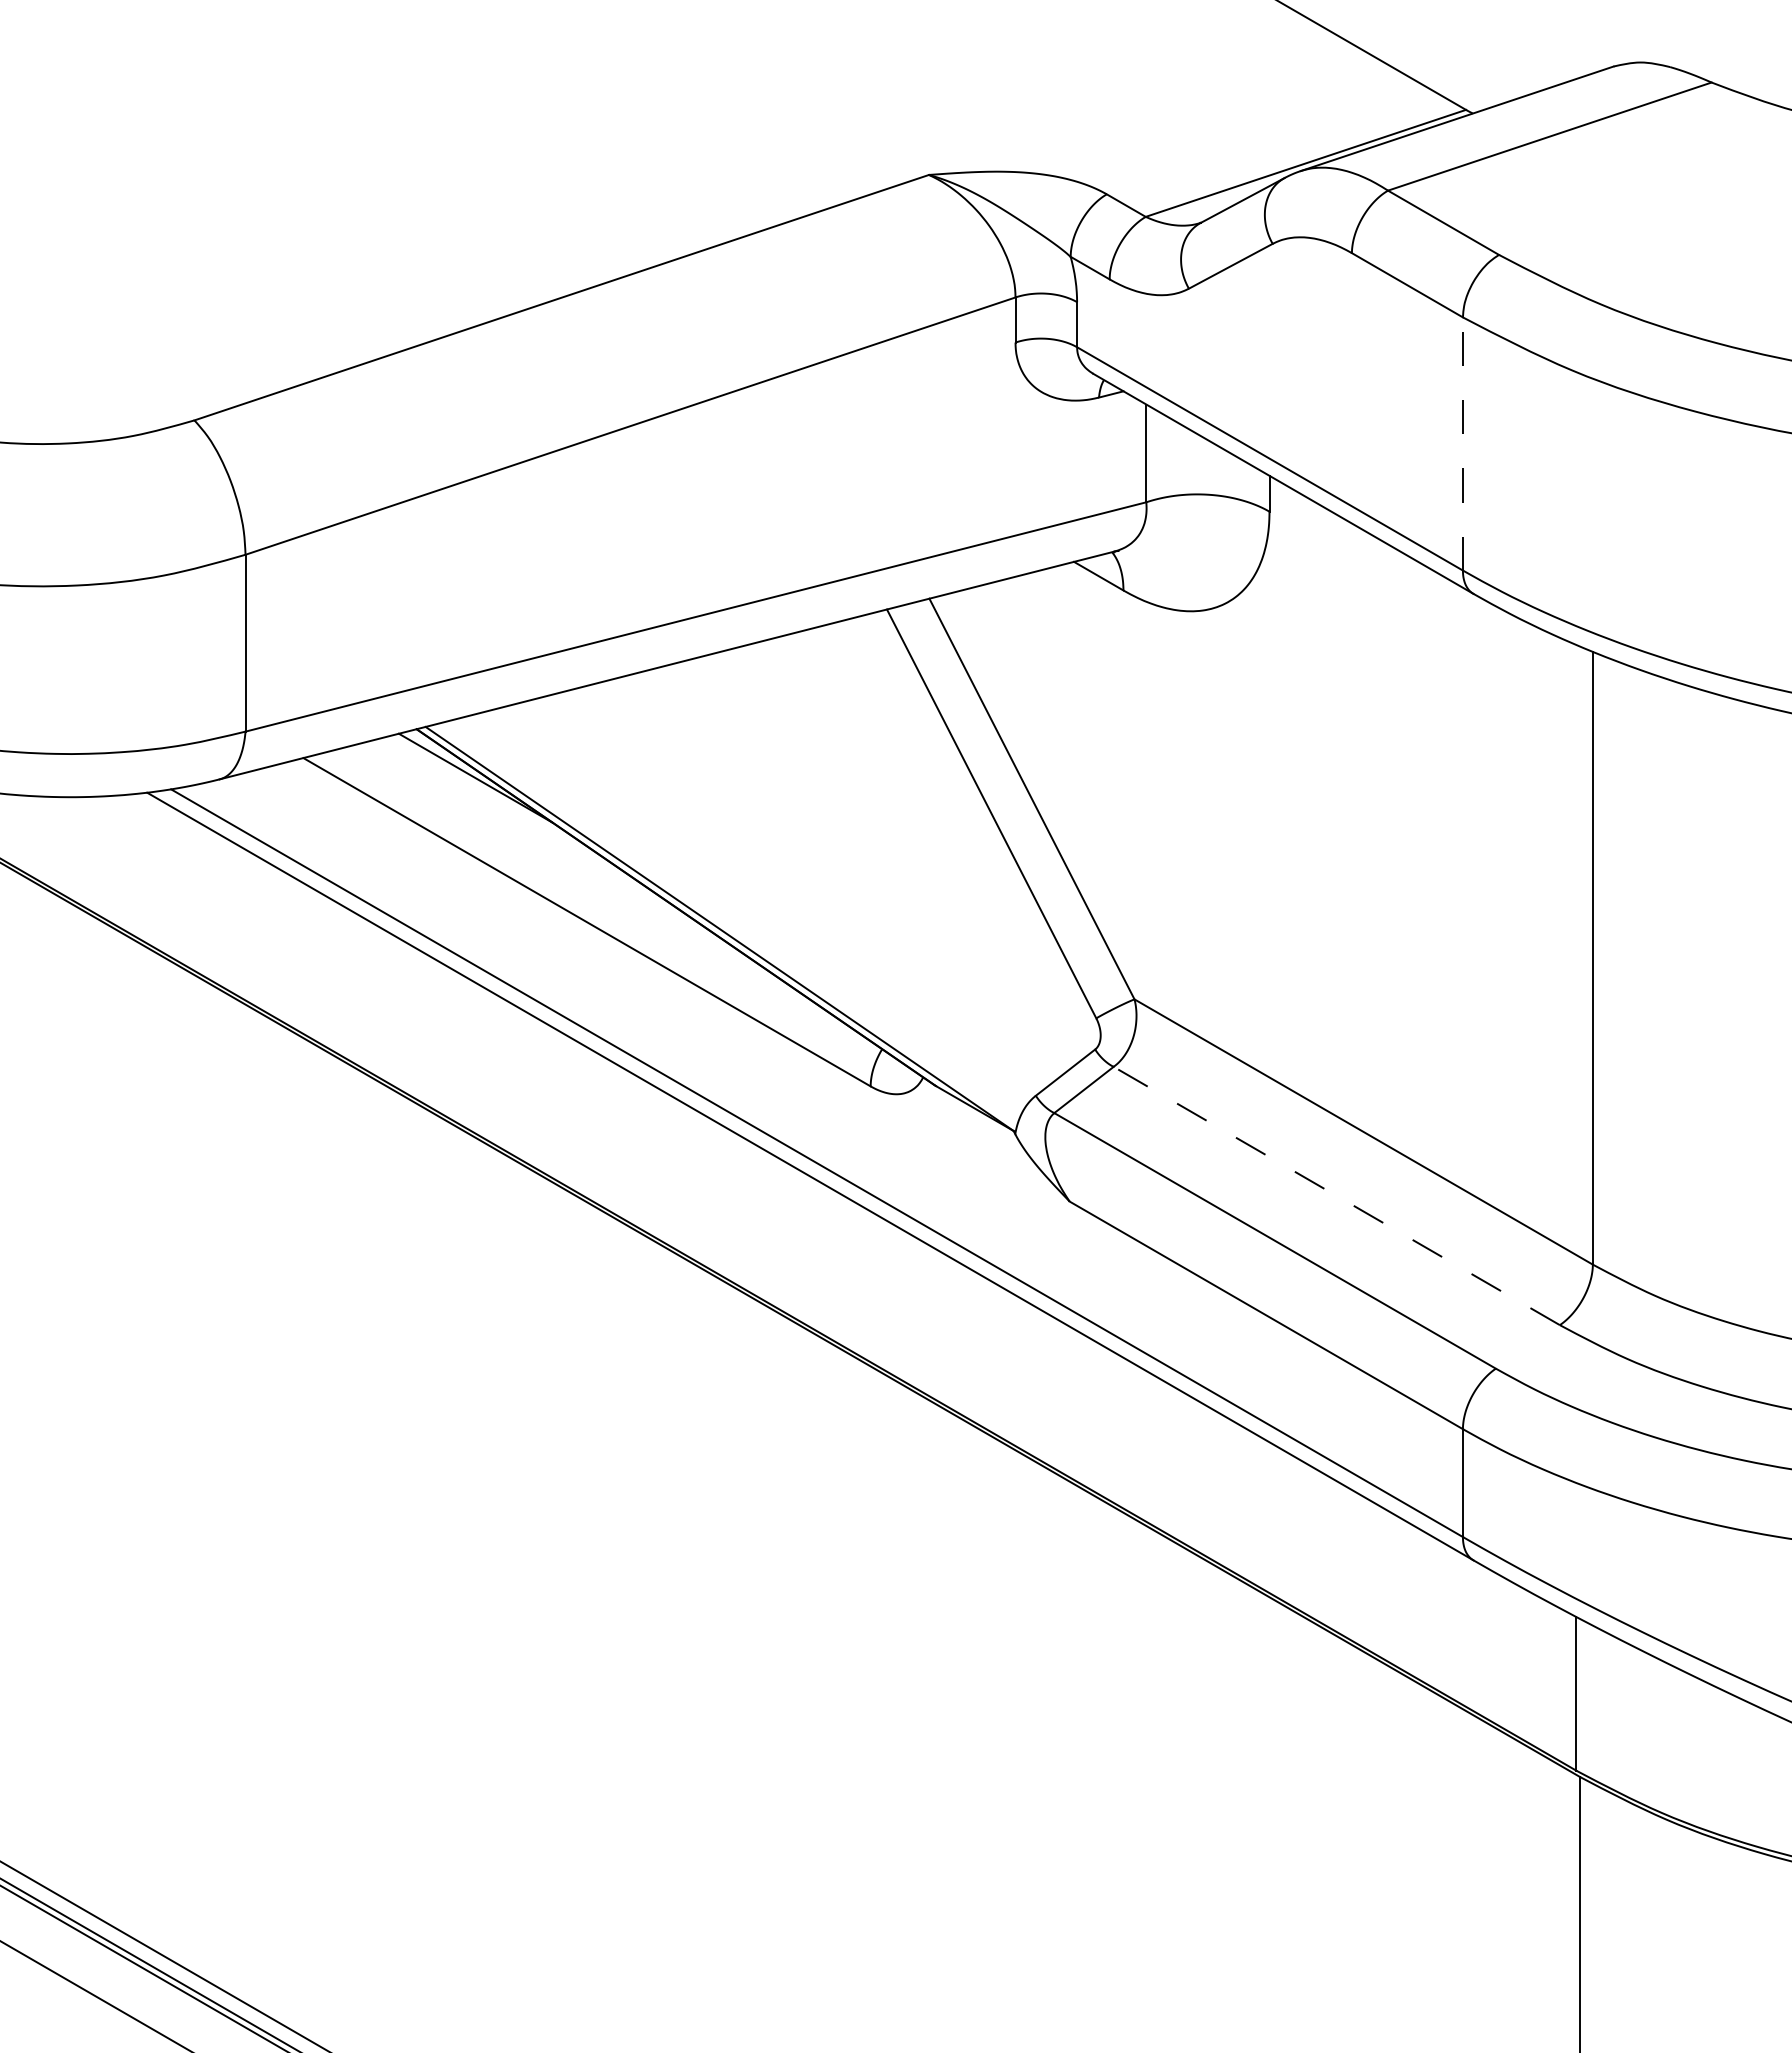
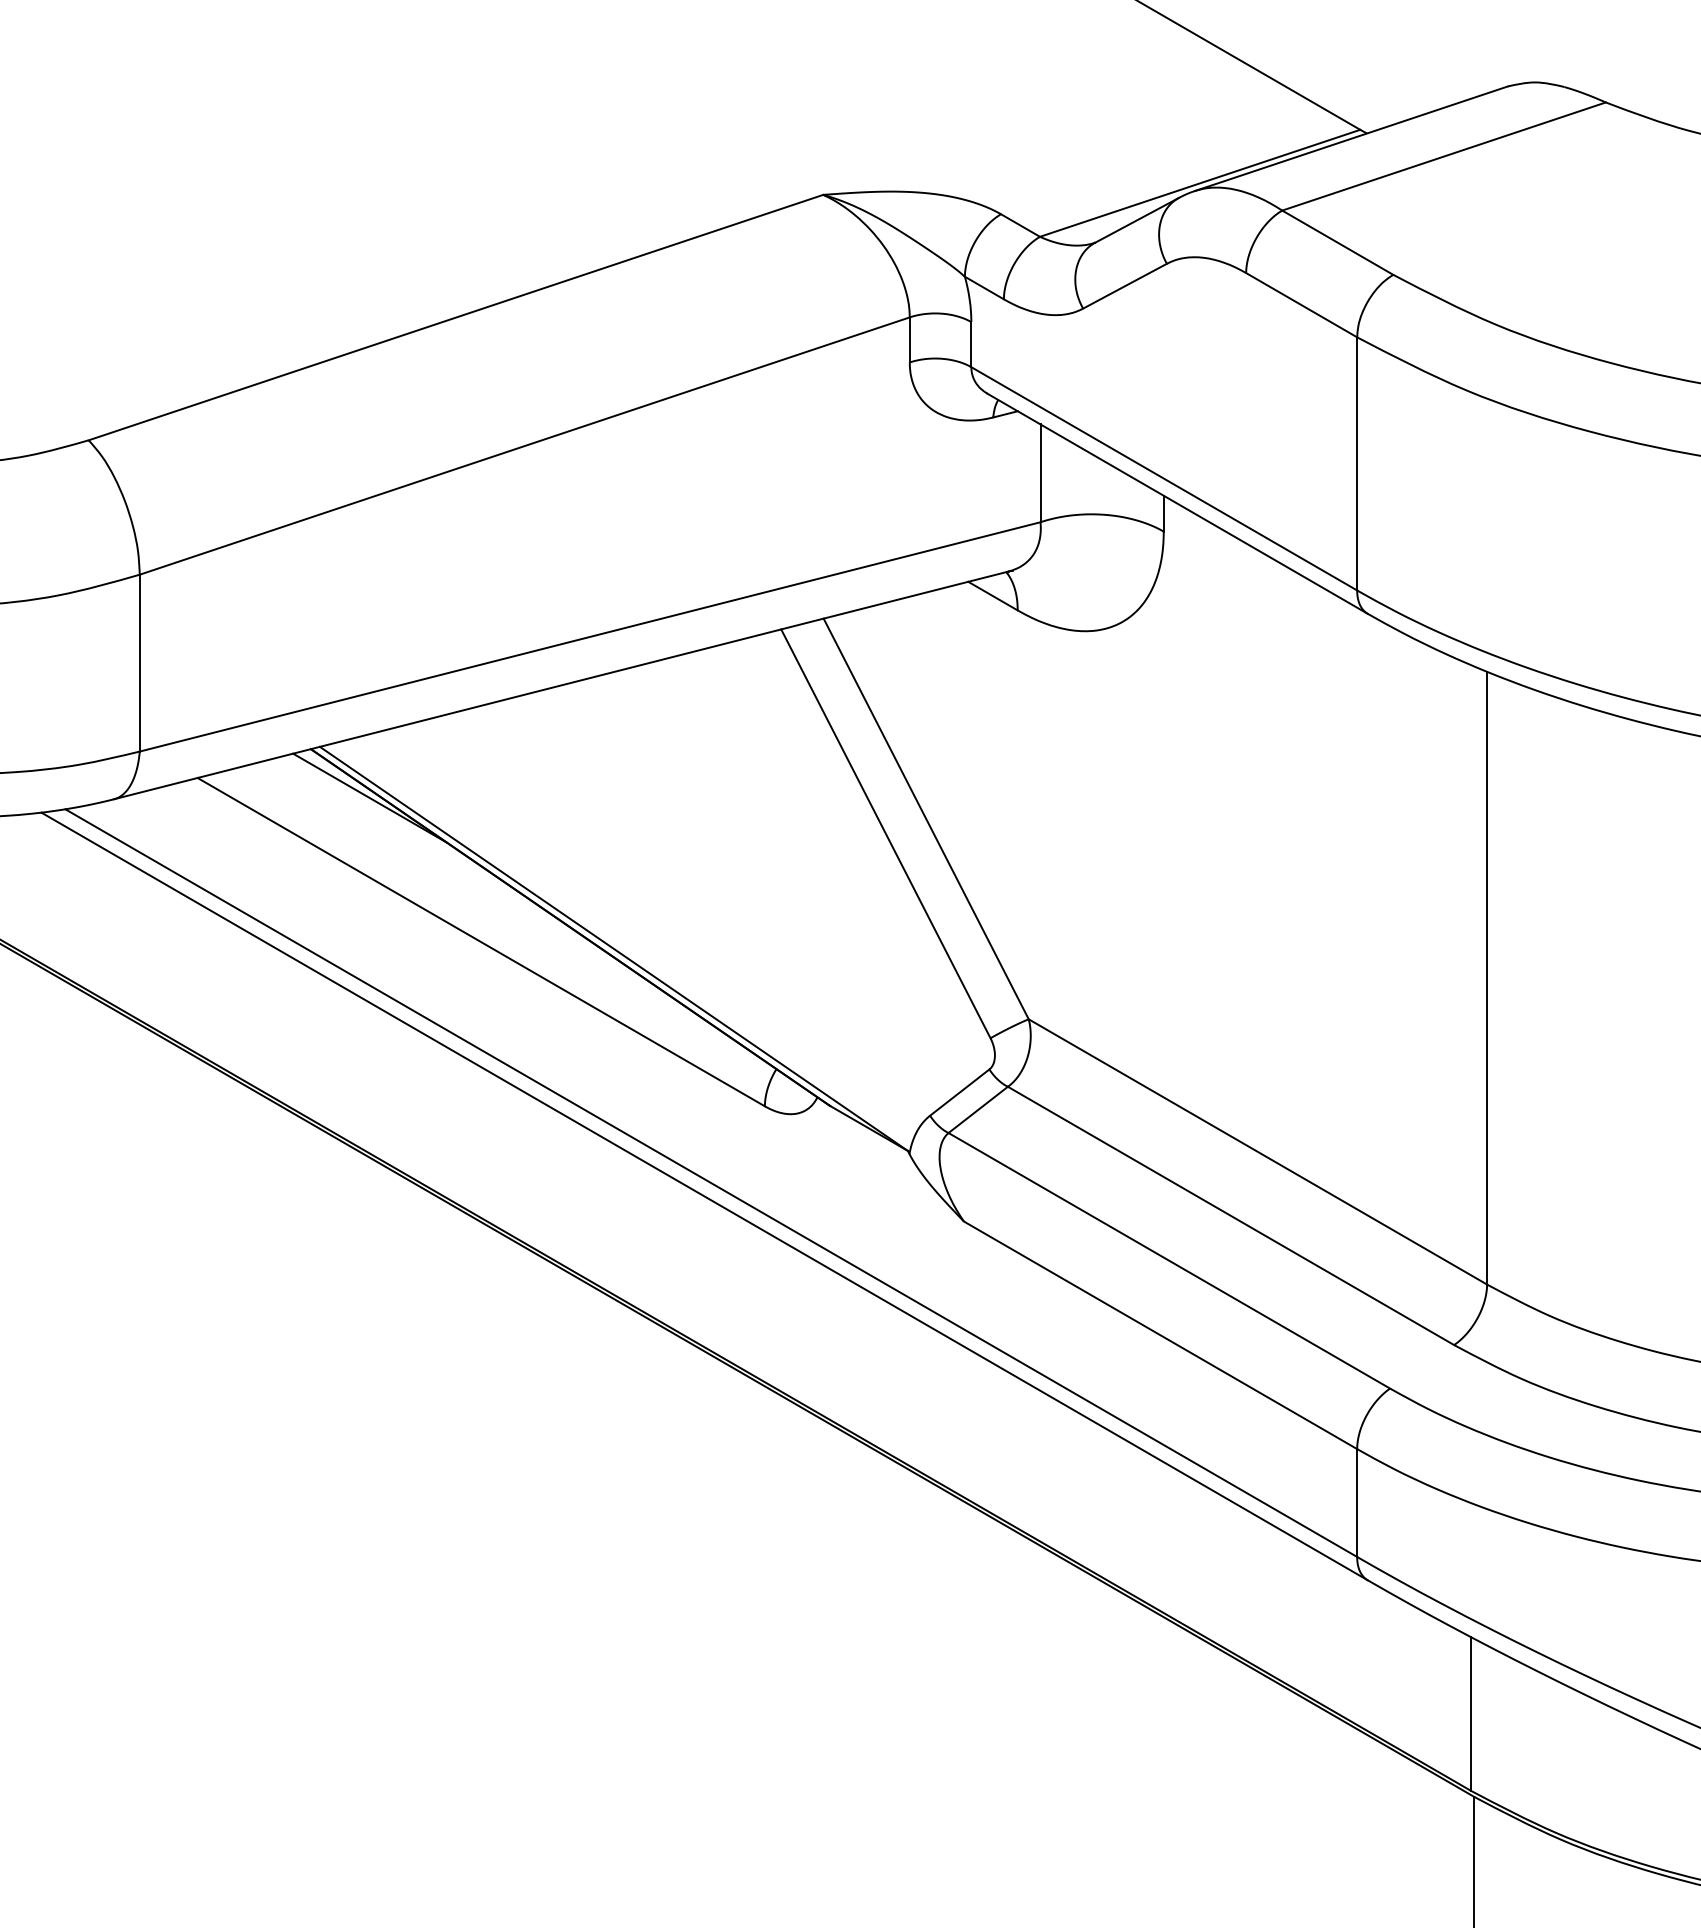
line: (1462, 443) -> (1356, 463), dashed -> solid
line: (1336, 1196) -> (1230, 1216), dashed -> solid

